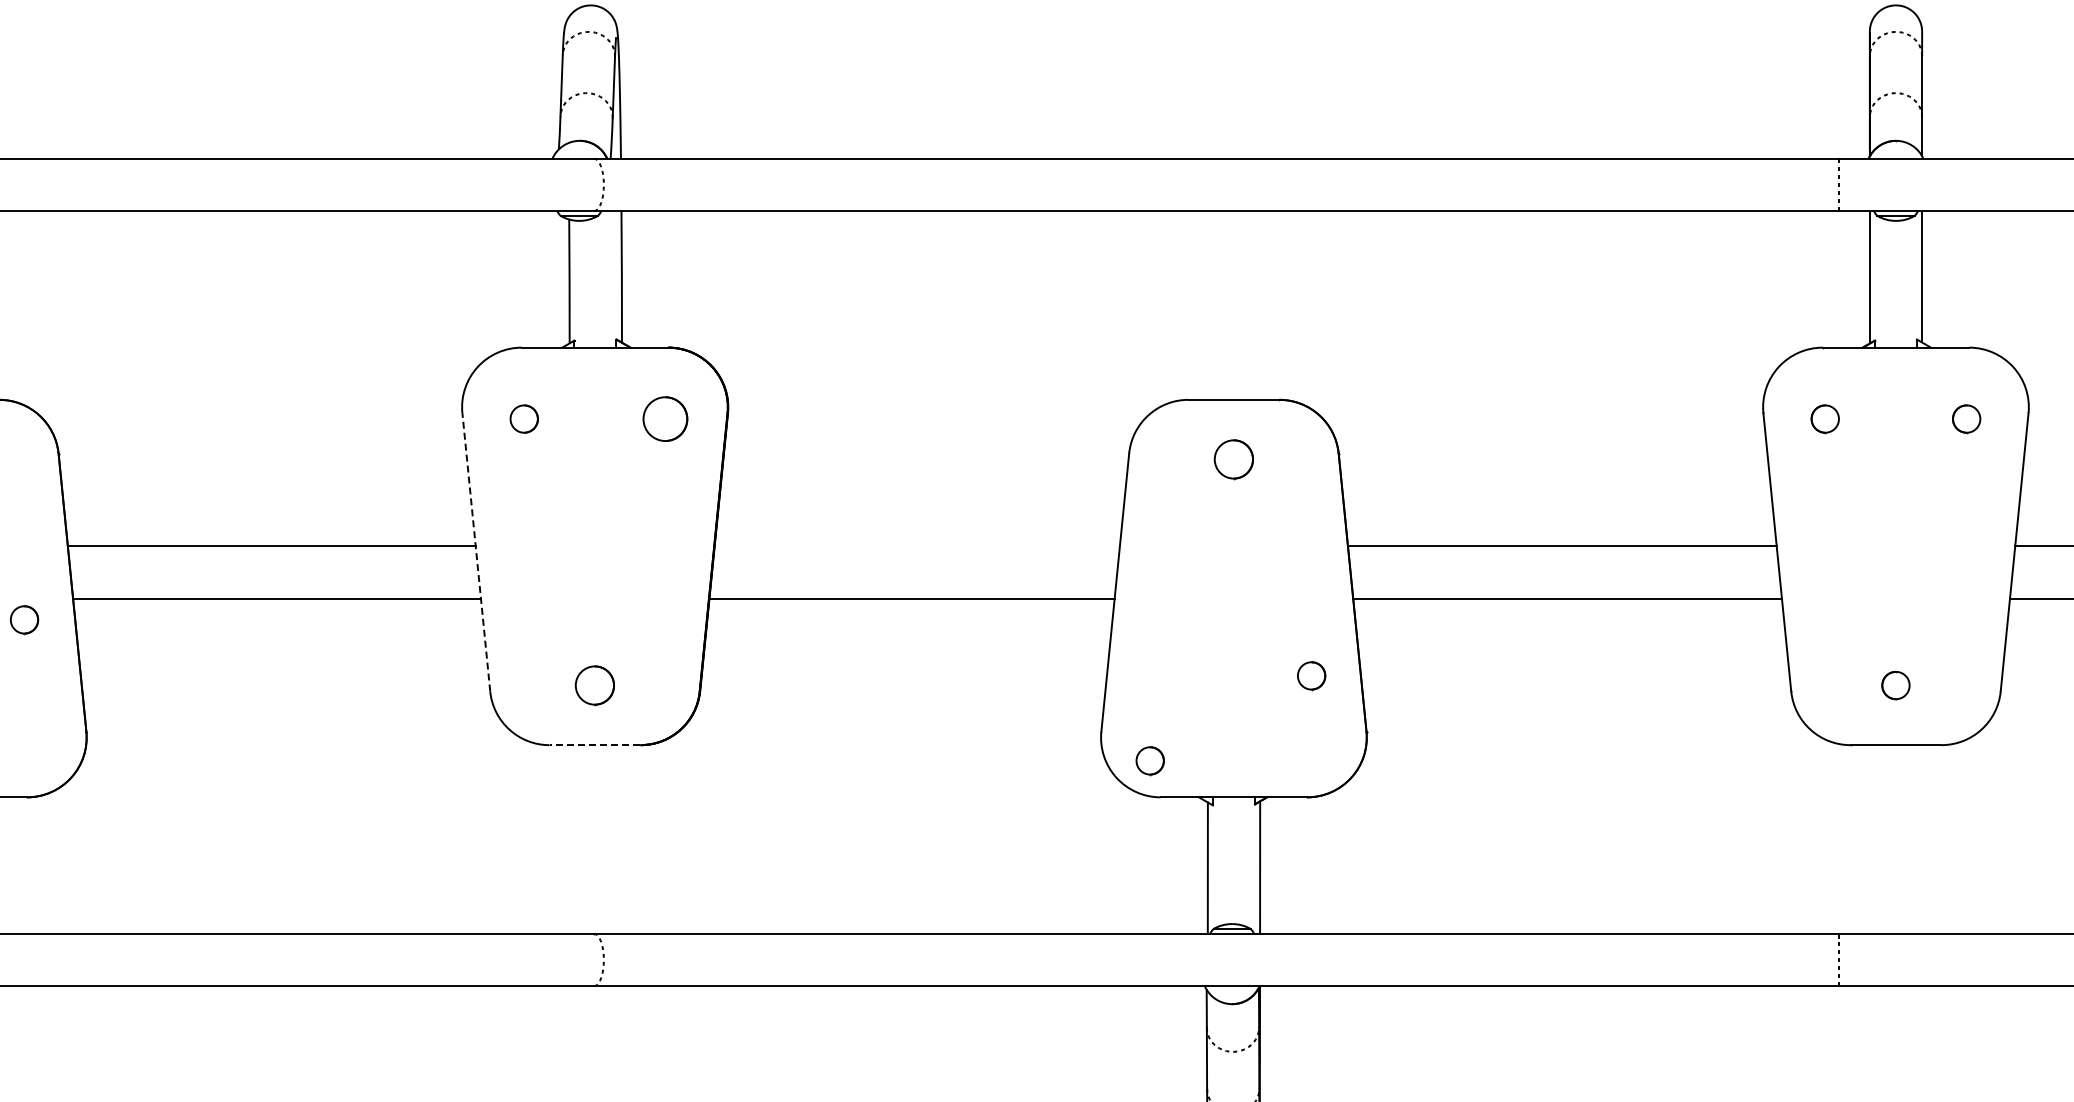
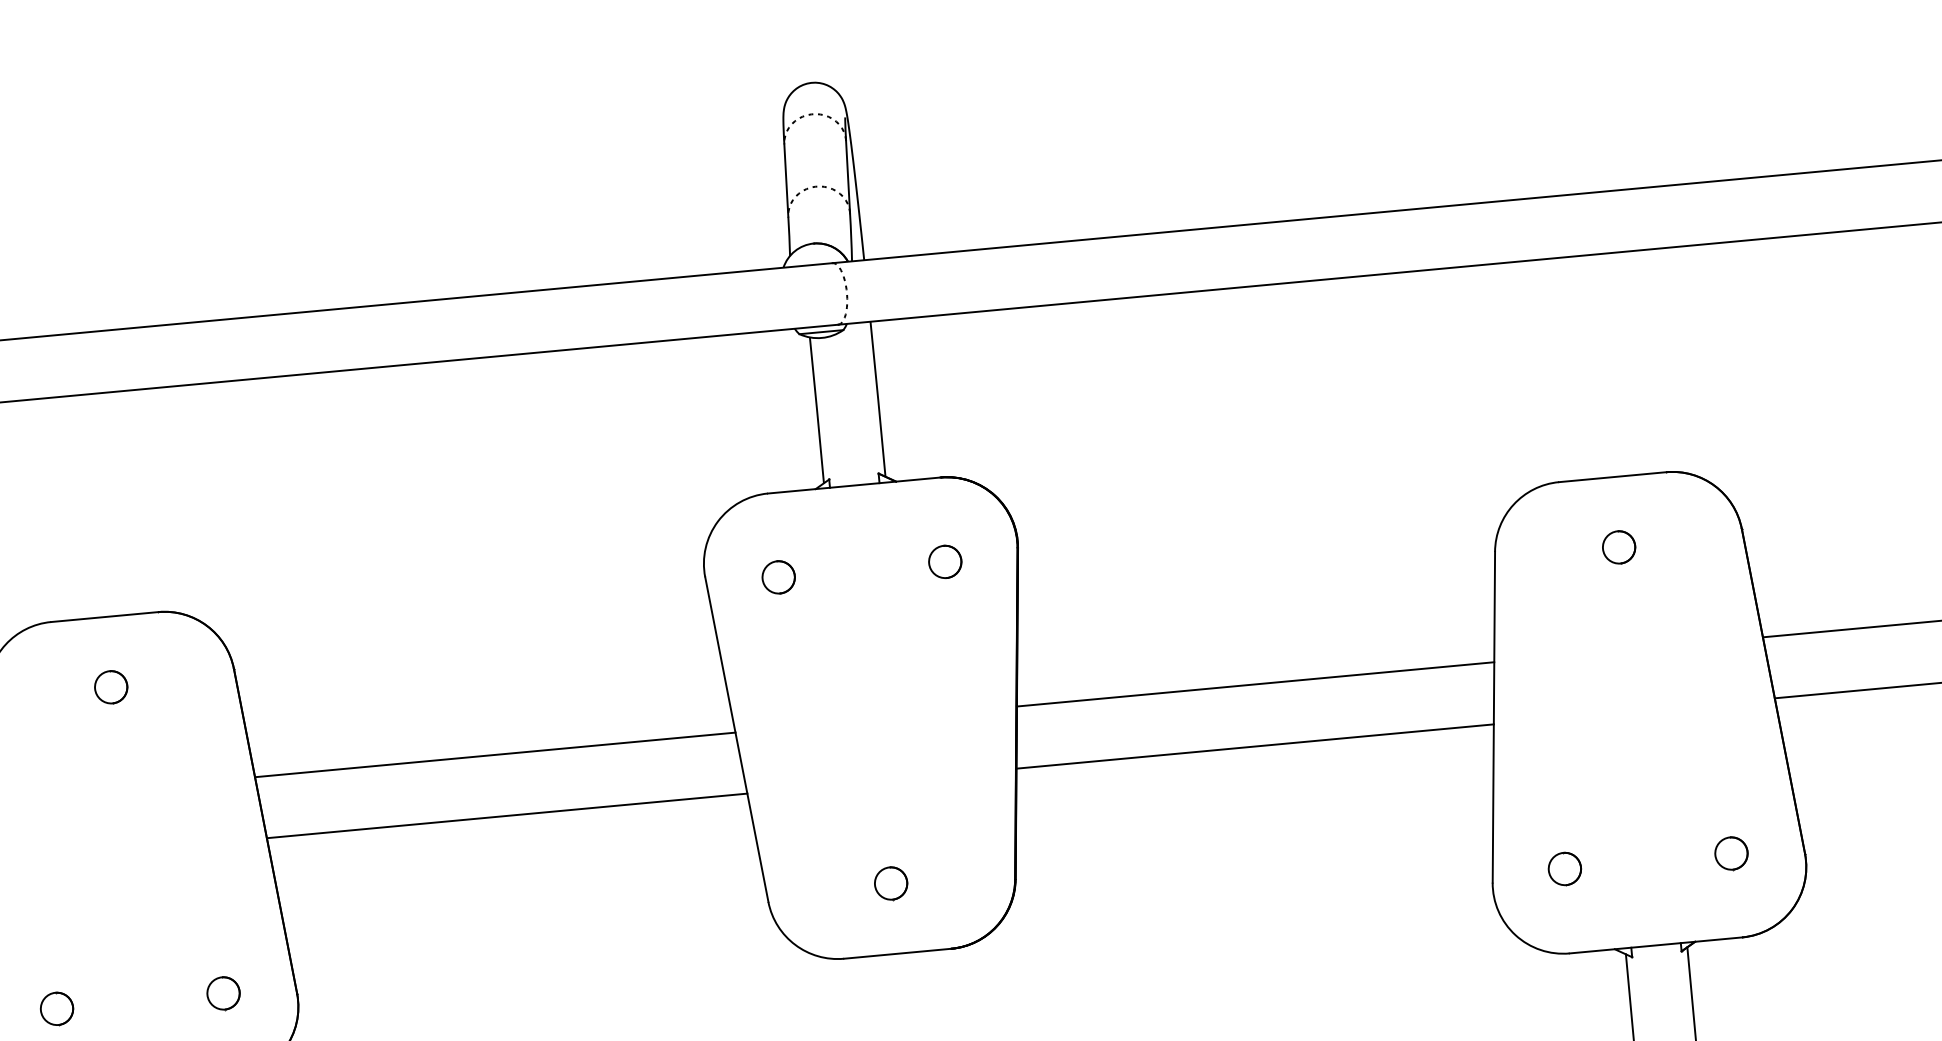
circle: (665, 418) -> (945, 561), size x0.62
part: (1233, 459) -> (1618, 547), size x0.71
line: (916, 546) -> (1254, 684), added
line: (476, 552) -> (737, 739), dashed -> solid
part: (24, 620) -> (223, 994), moved
part: (1311, 676) -> (1731, 854), moved
part: (594, 685) -> (890, 883), size x0.71
line: (594, 745) -> (897, 954), dashed -> solid
part: (1149, 761) -> (1564, 869), moved

